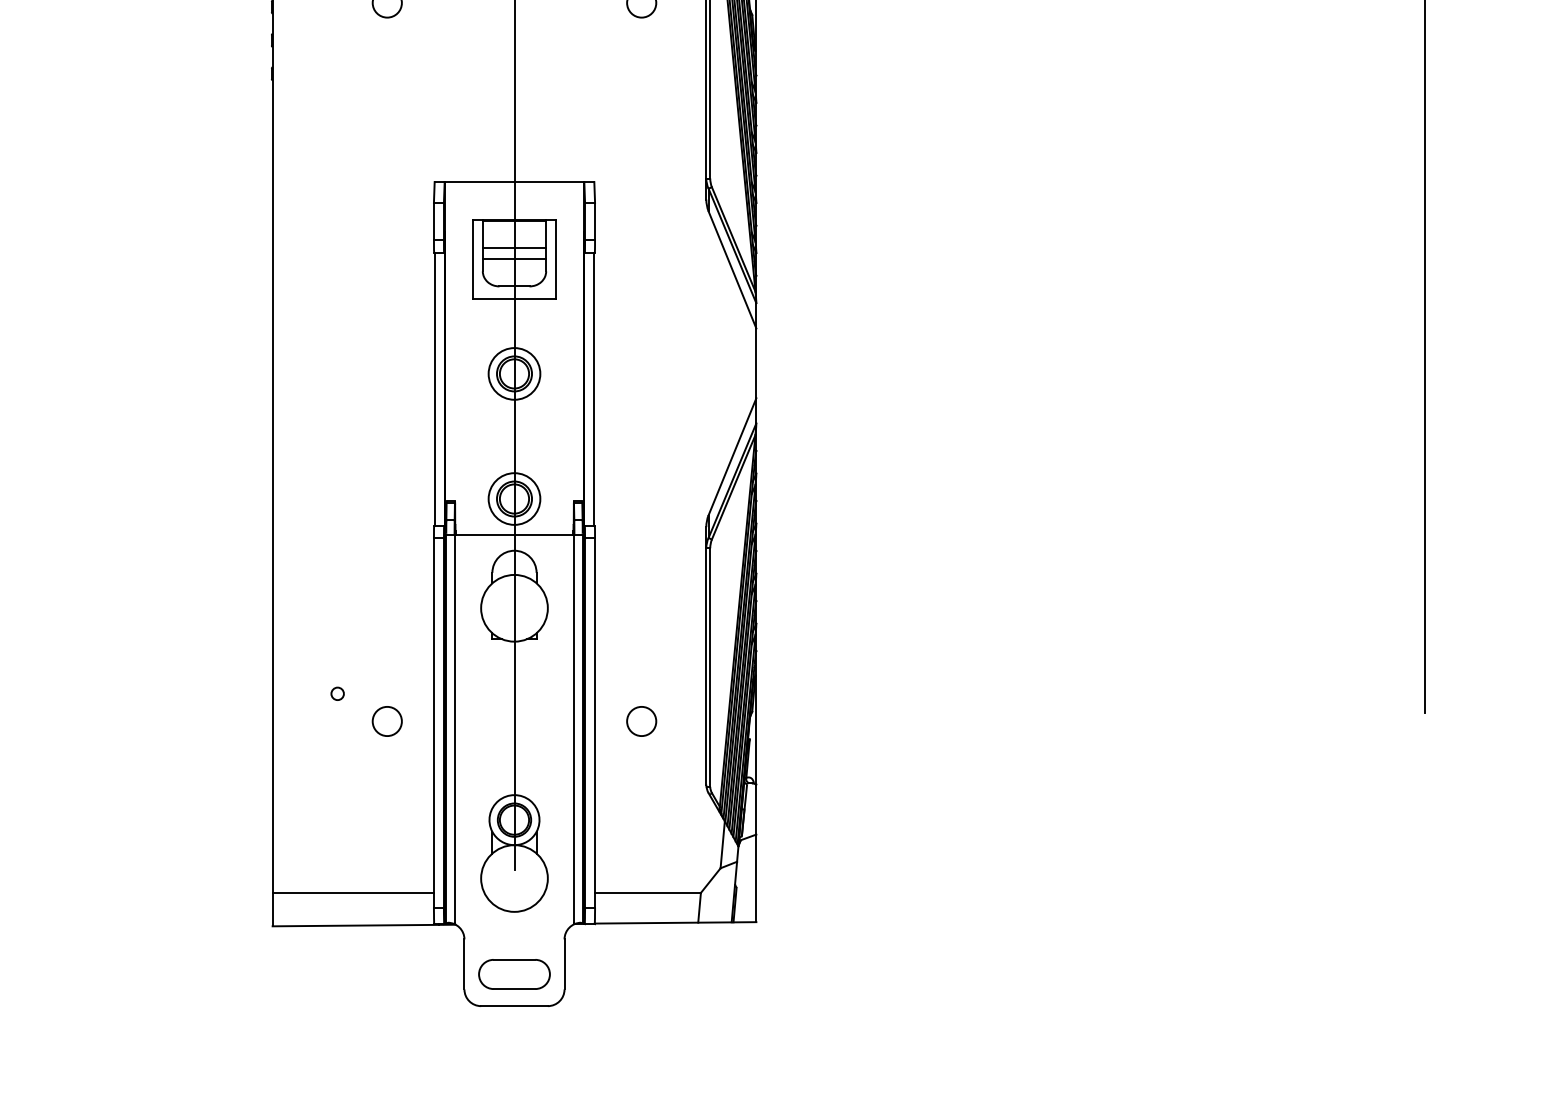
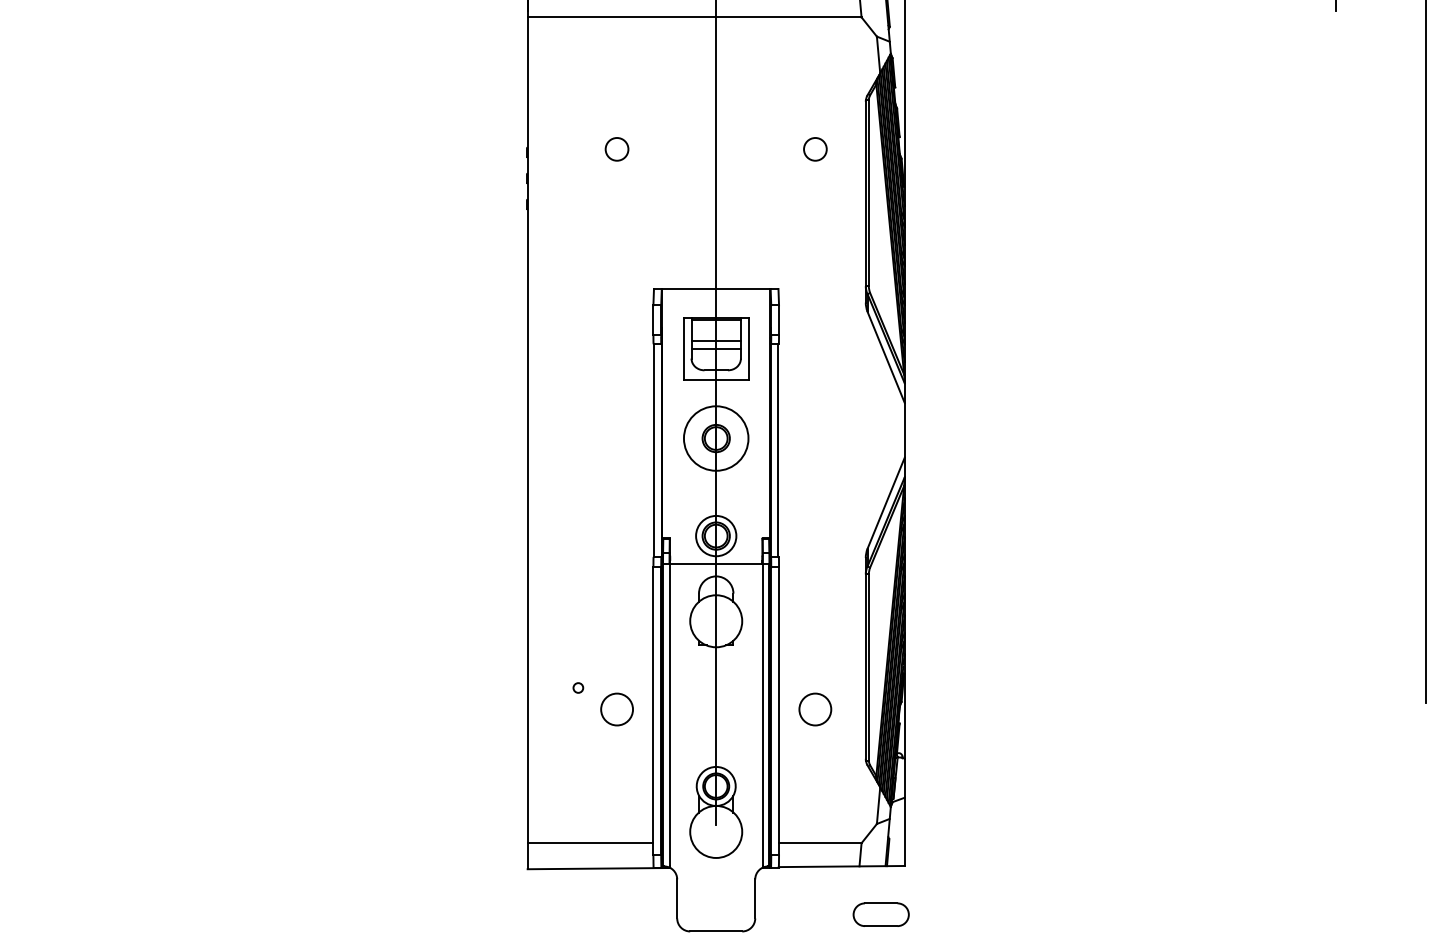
circle: (514, 373) -> (716, 438), size x1.6
circle: (386, 721) -> (616, 709), size x1.4
circle: (641, 721) -> (815, 709), size x1.4
part: (513, 974) -> (880, 914), moved

